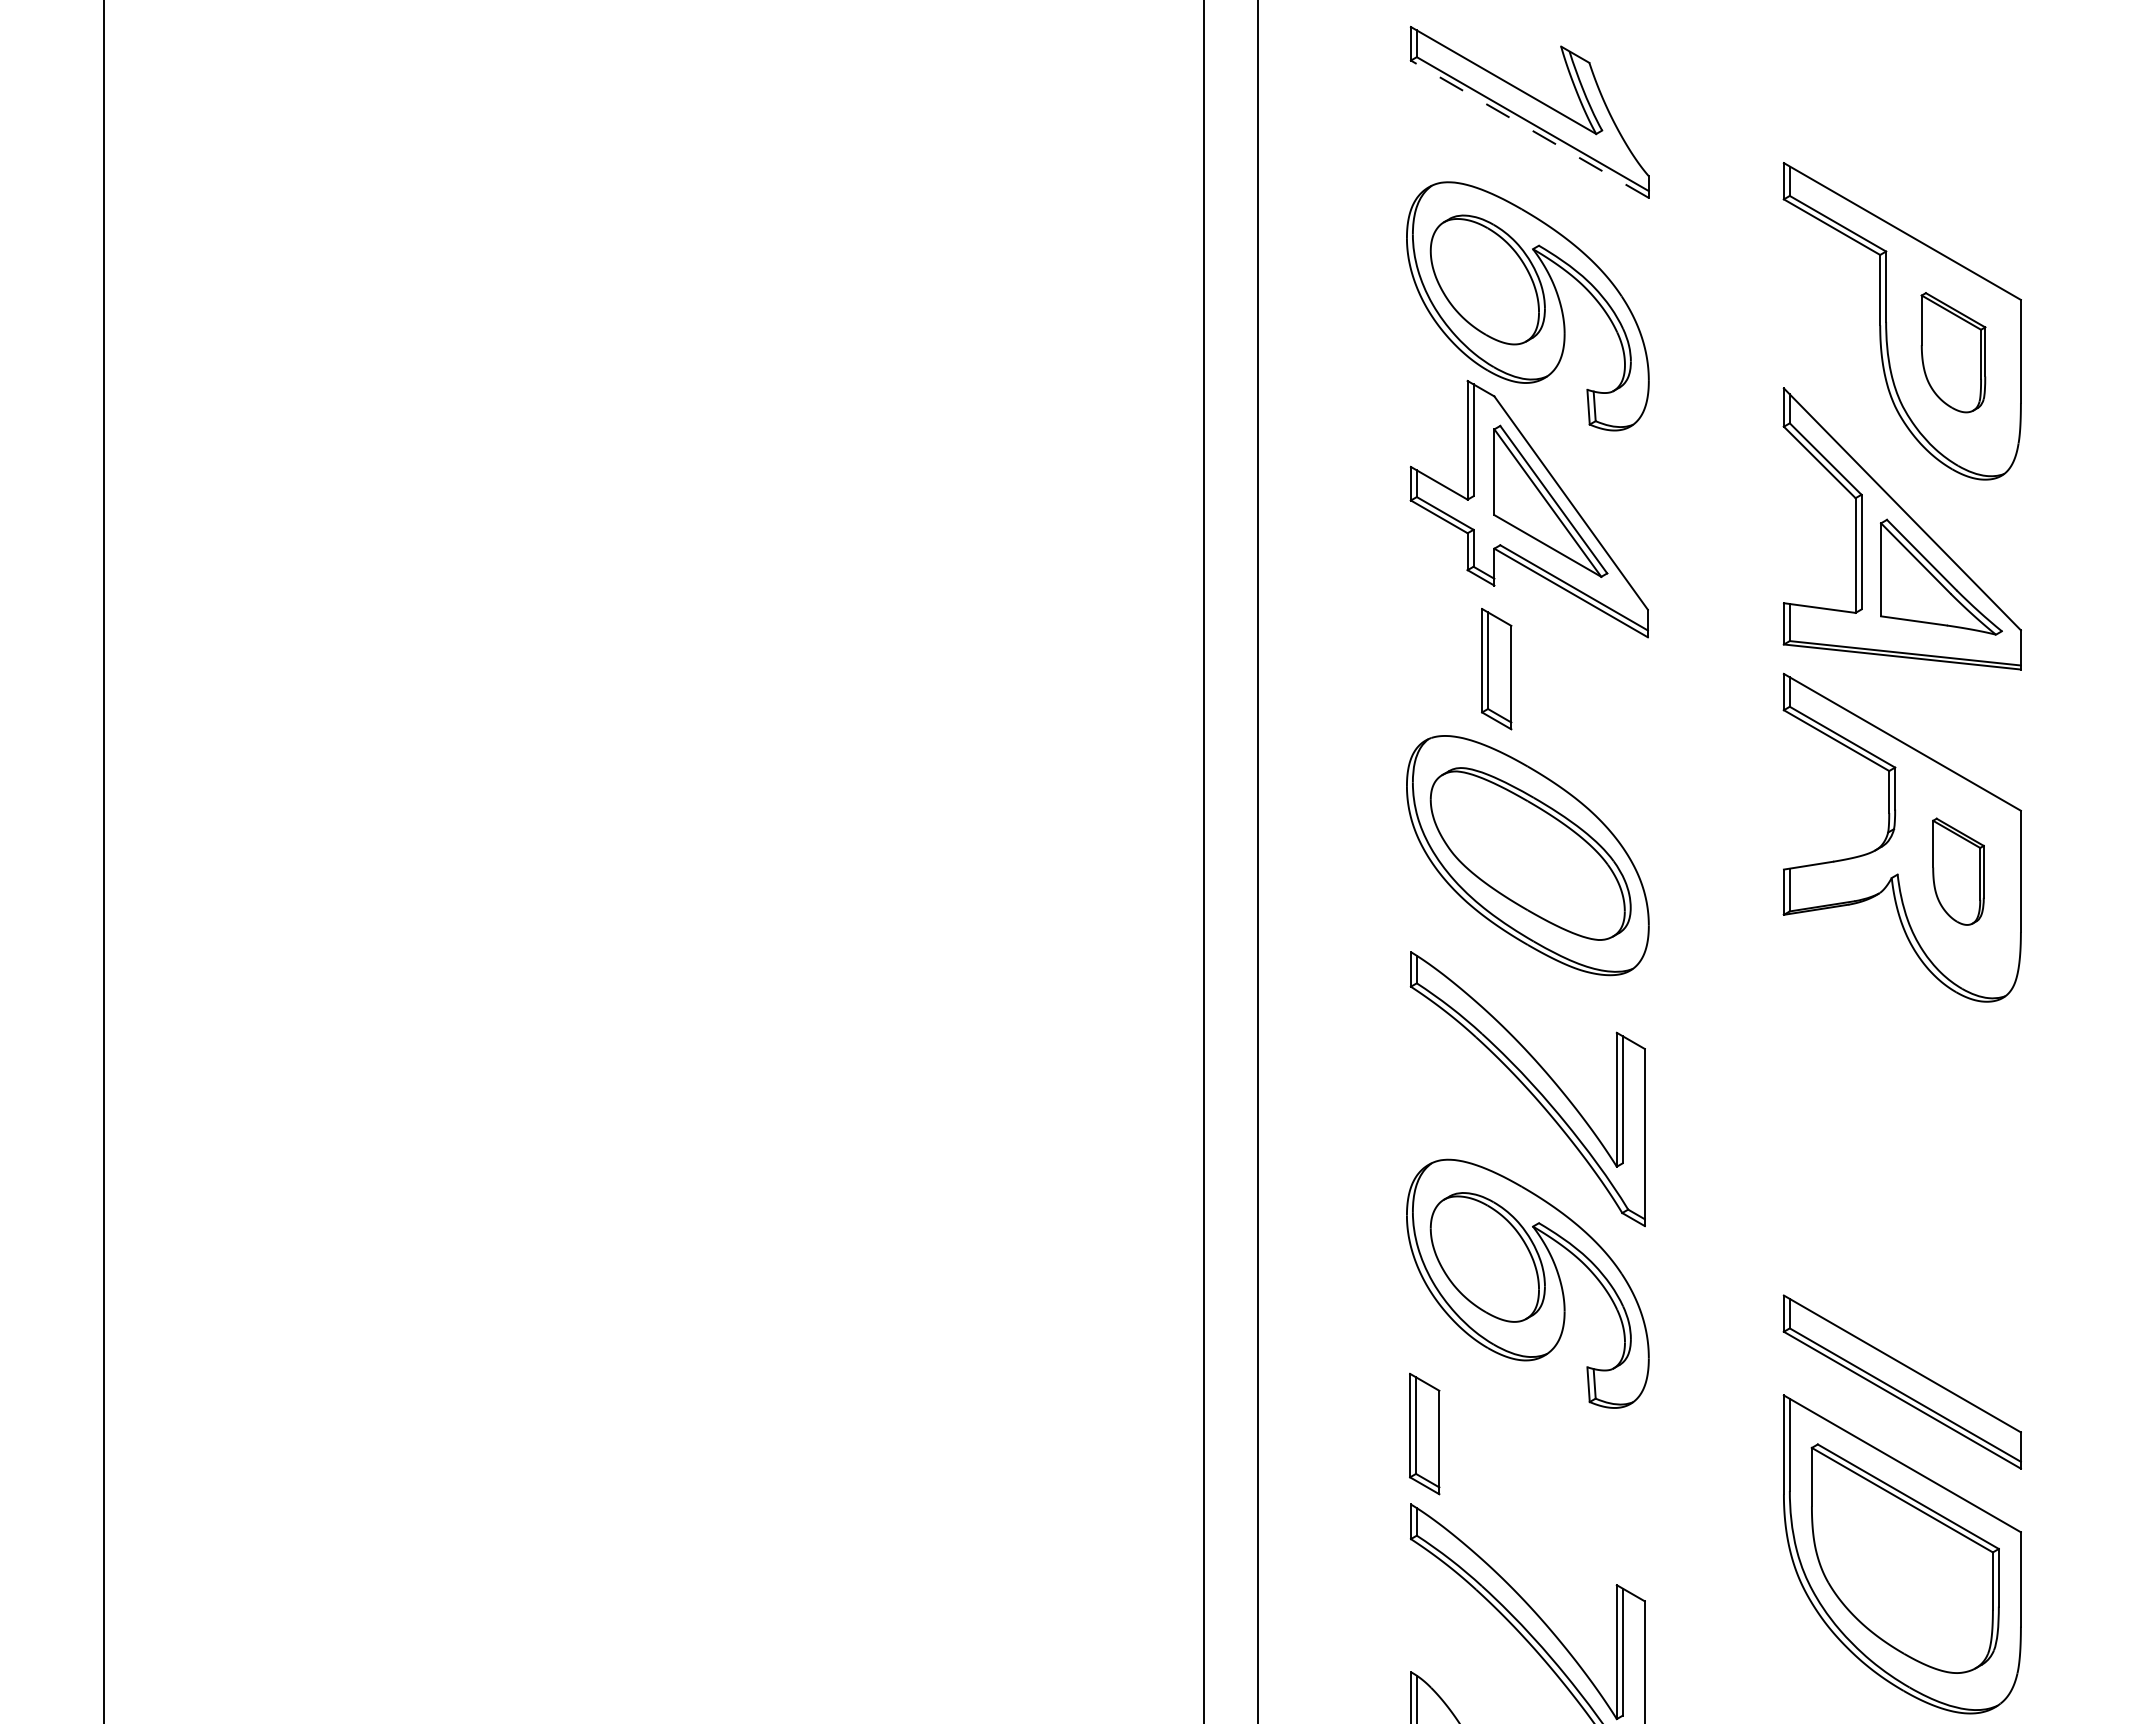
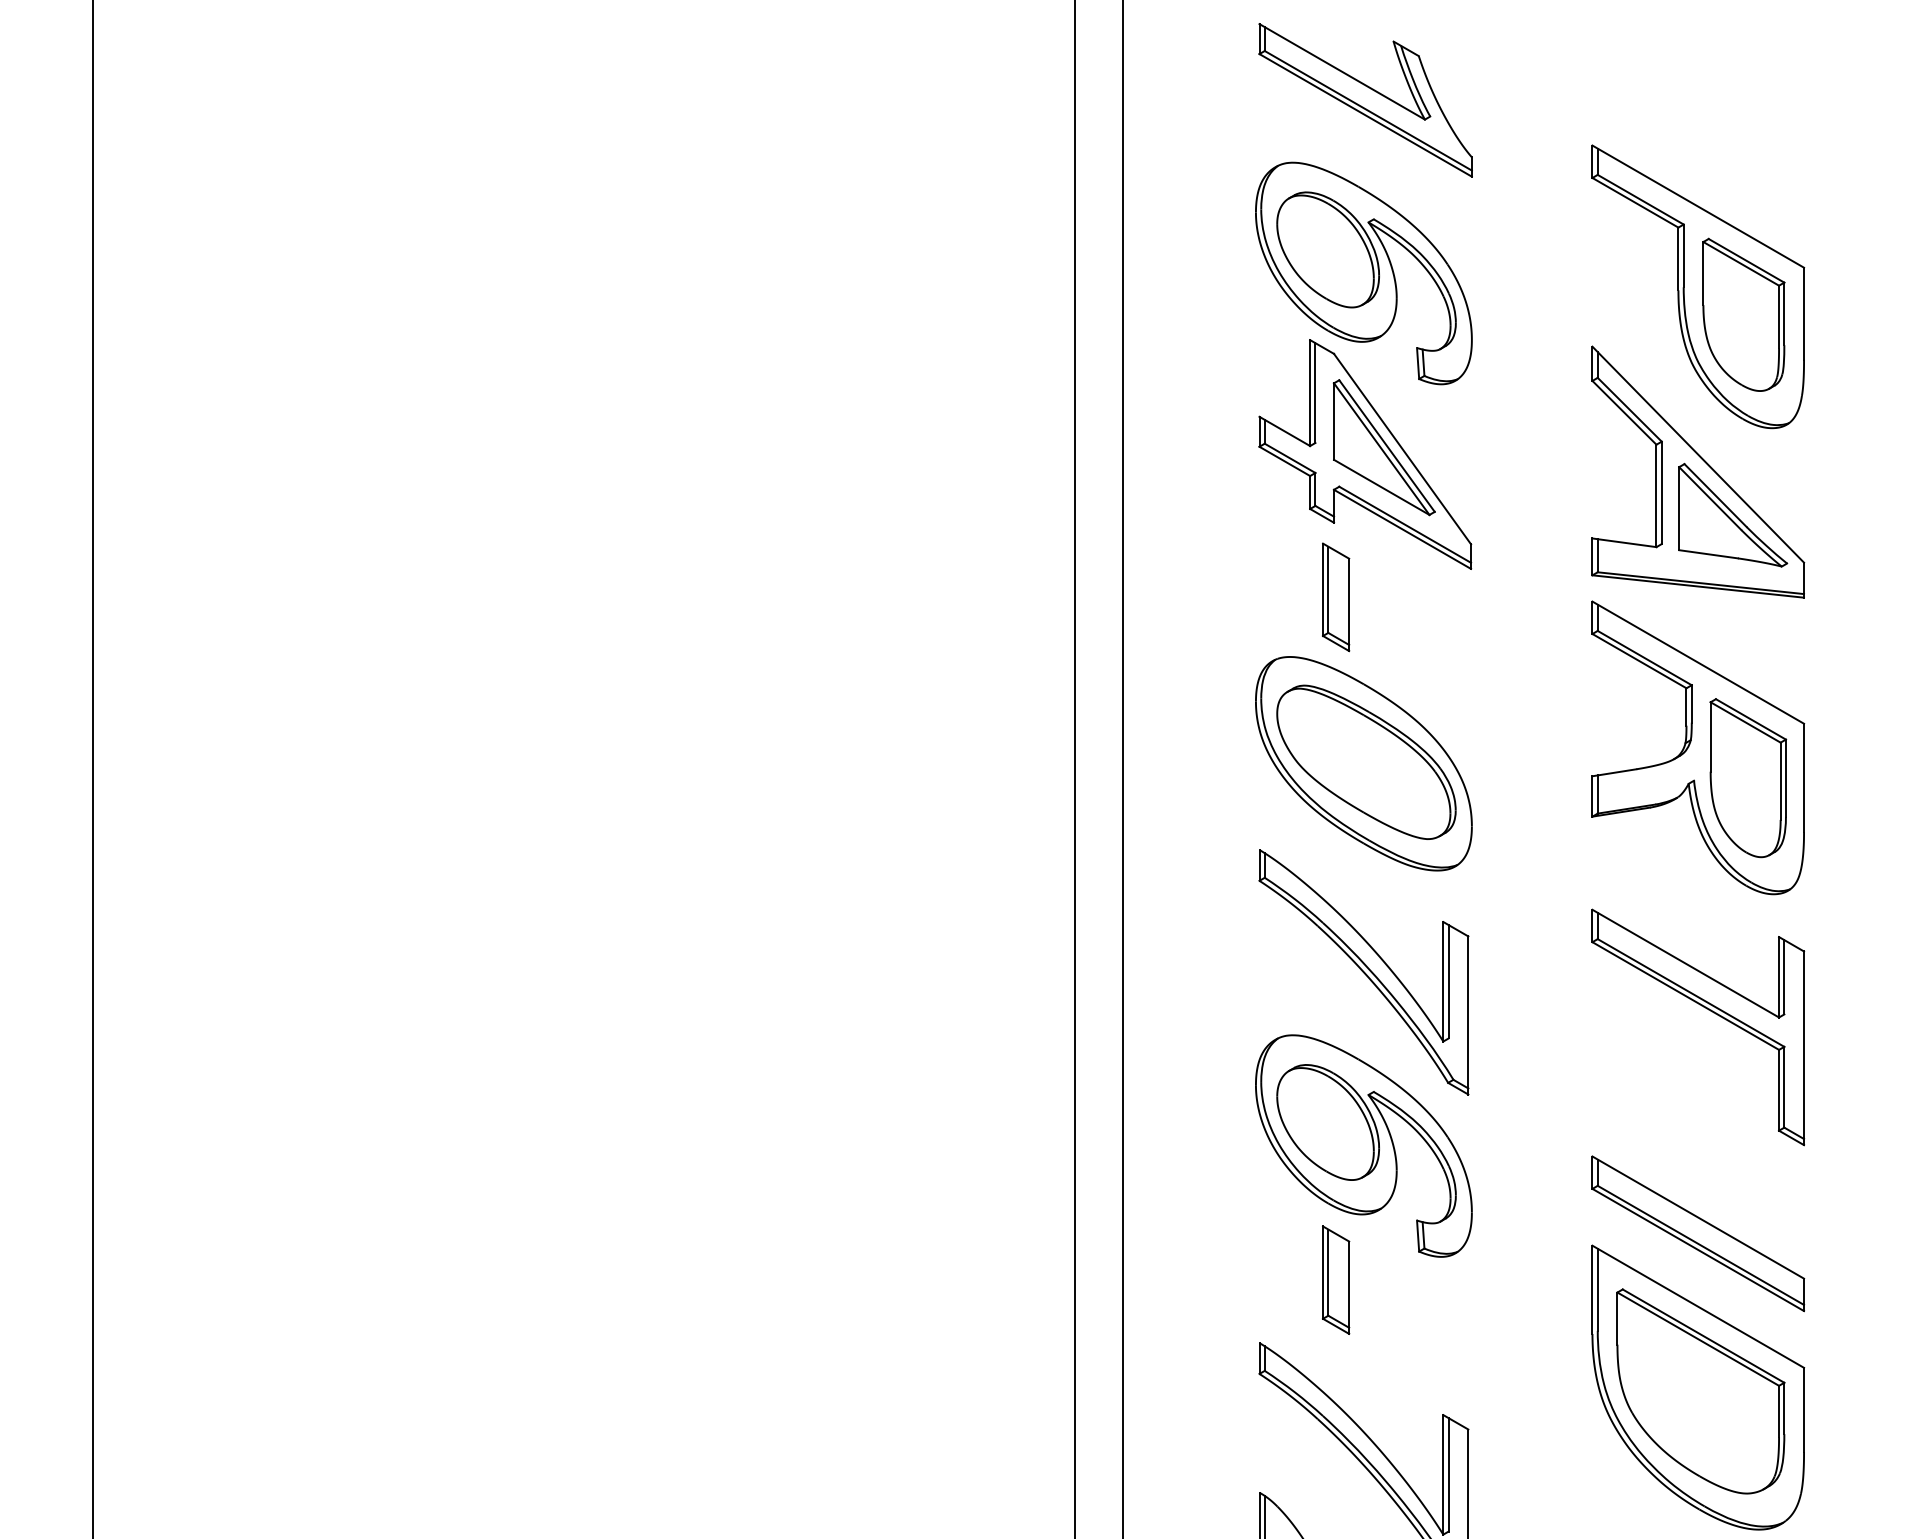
line: (1529, 129) -> (1365, 115), dashed -> solid
part: (1953, 352) -> (1743, 314), size x1.43
part: (1958, 871) -> (1748, 777), size x1.67
part: (1911, 1130) -> (1706, 1009), added
part: (1424, 1433) -> (1335, 1279), moved

